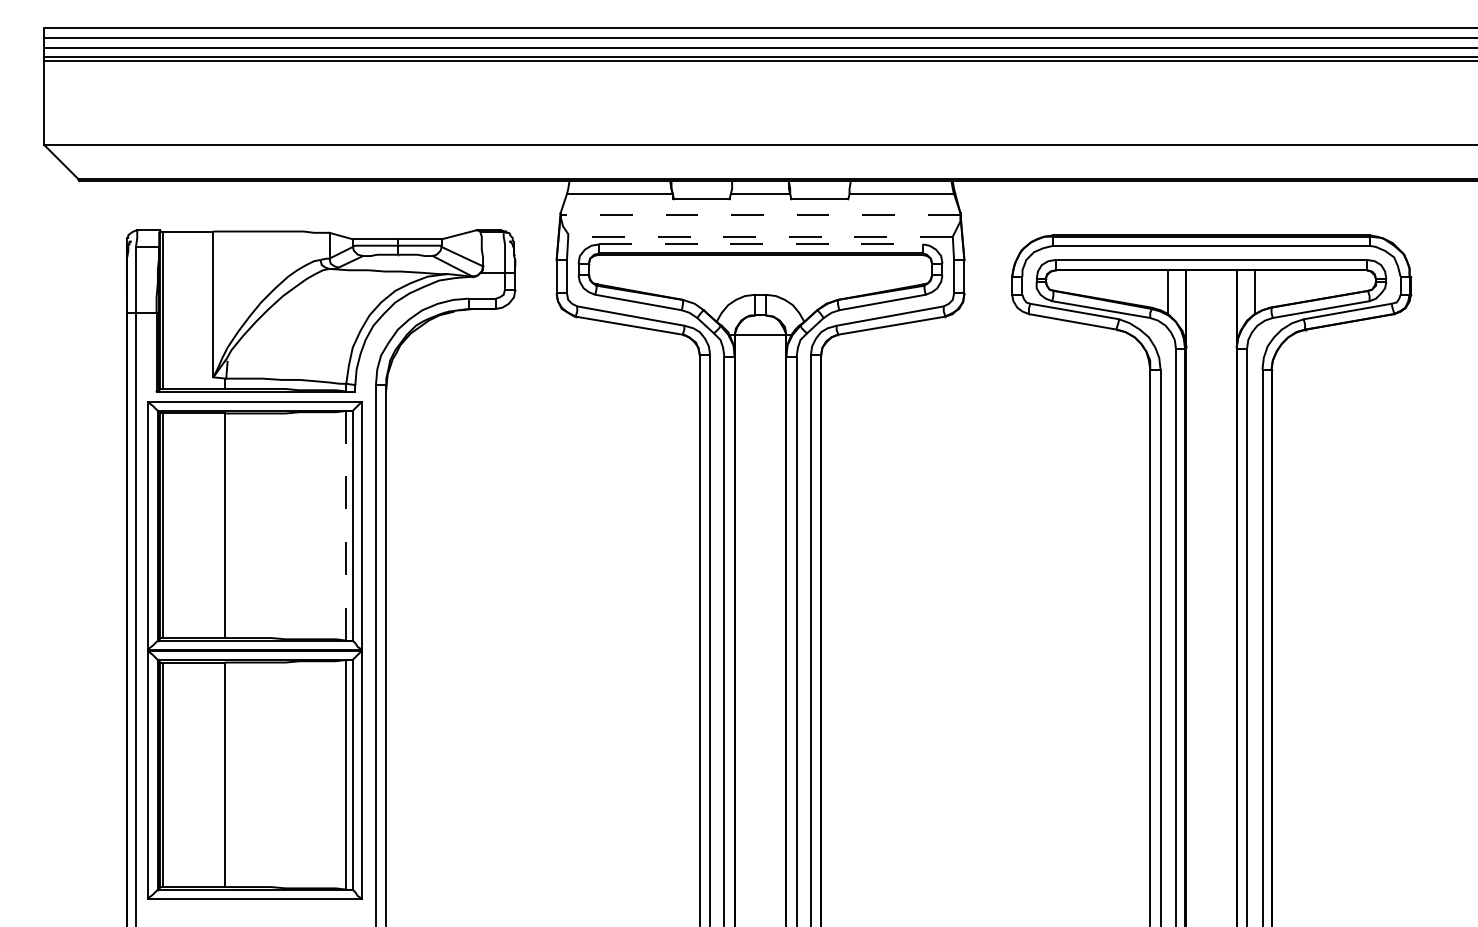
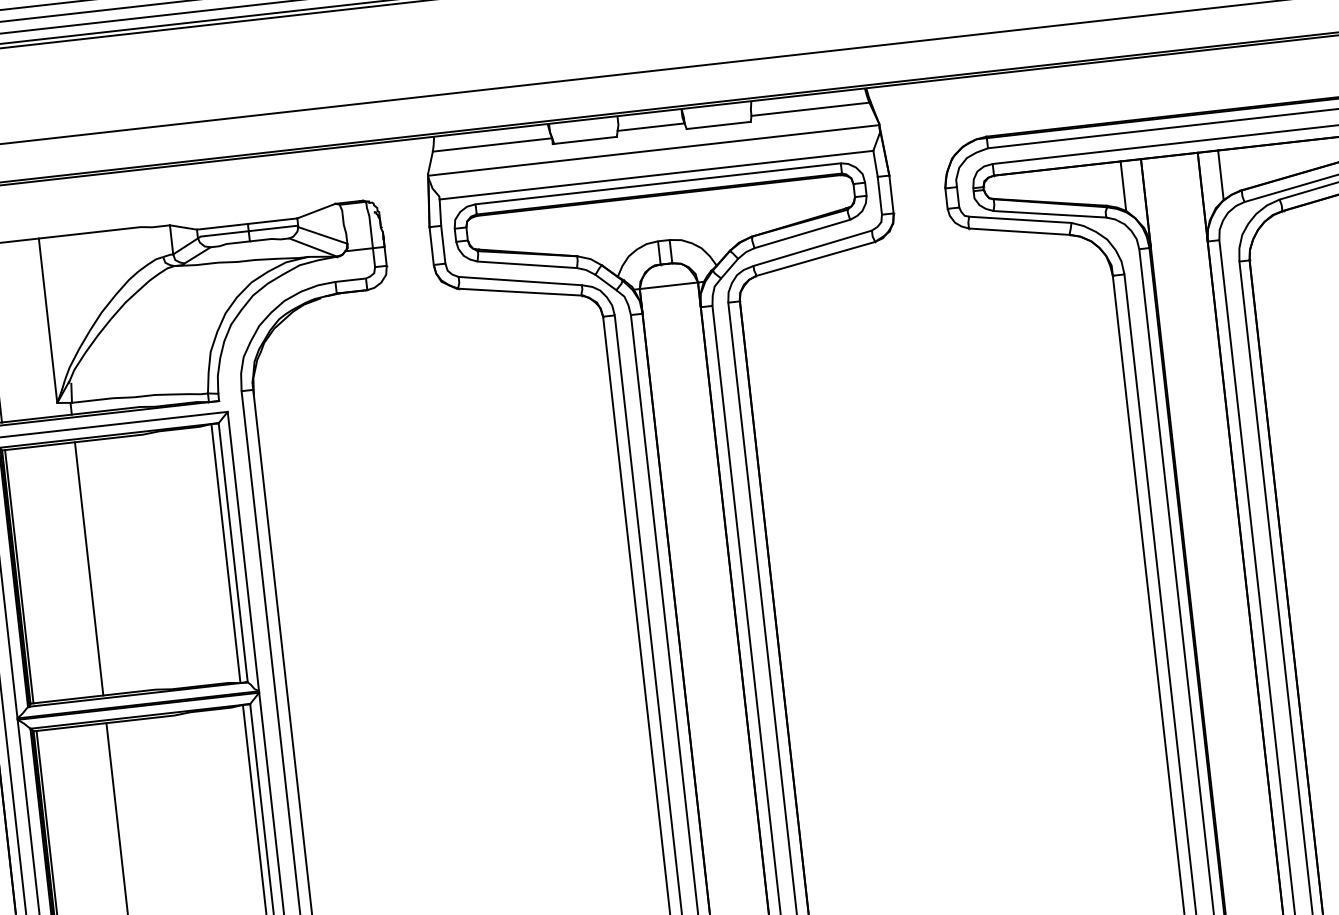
line: (760, 214) -> (653, 150), dashed -> solid
line: (760, 236) -> (656, 174), dashed -> solid
line: (761, 244) -> (658, 183), dashed -> solid
line: (346, 525) -> (226, 553), dashed -> solid

